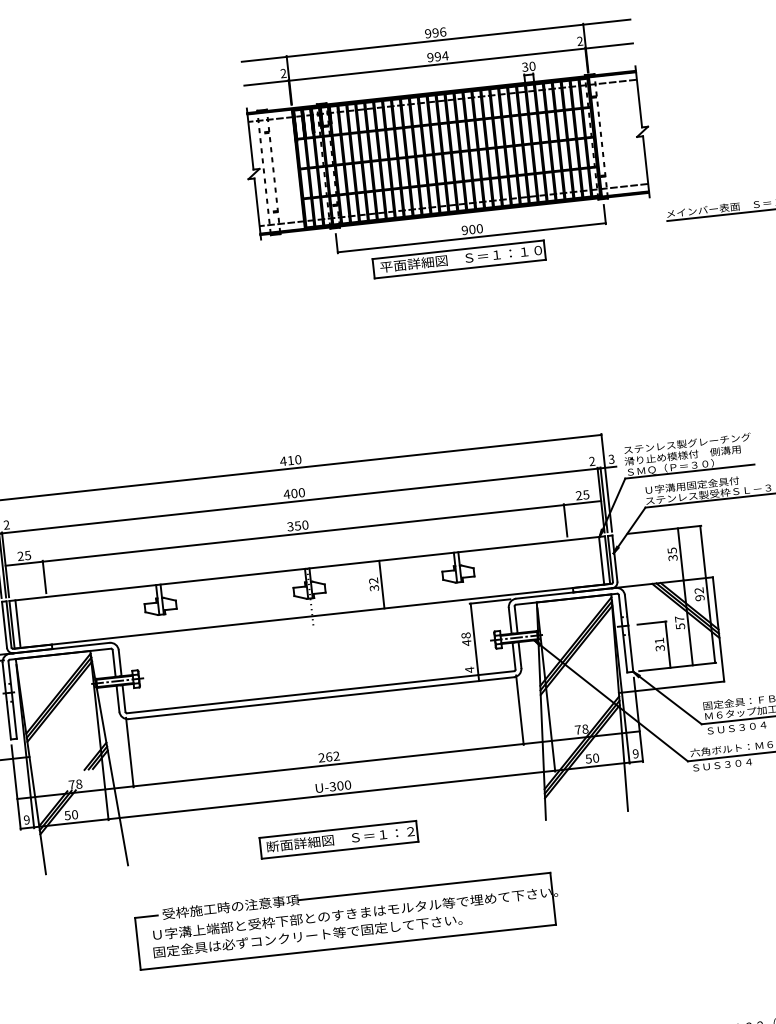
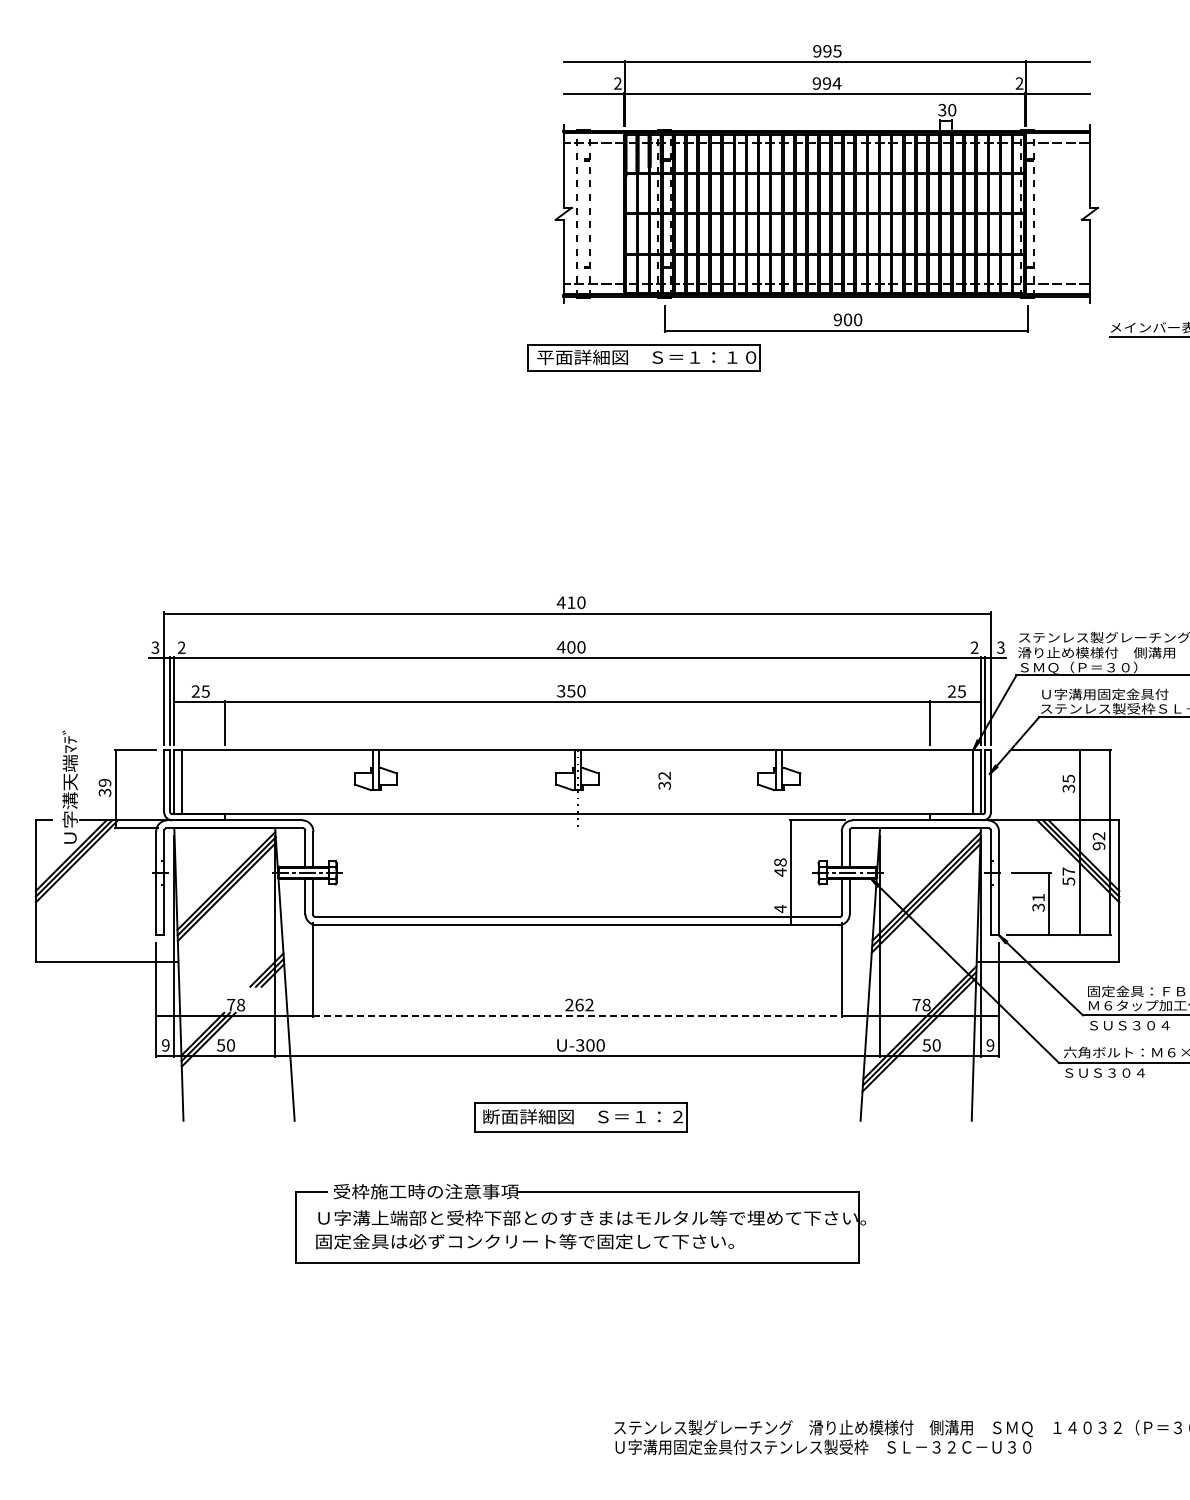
text: (443, 32) -> (837, 51), 996 -> 995
part: (458, 259) -> (643, 357), moved
line: (382, 584) -> (675, 781), removed
line: (329, 764) -> (578, 1015), solid -> dashed

